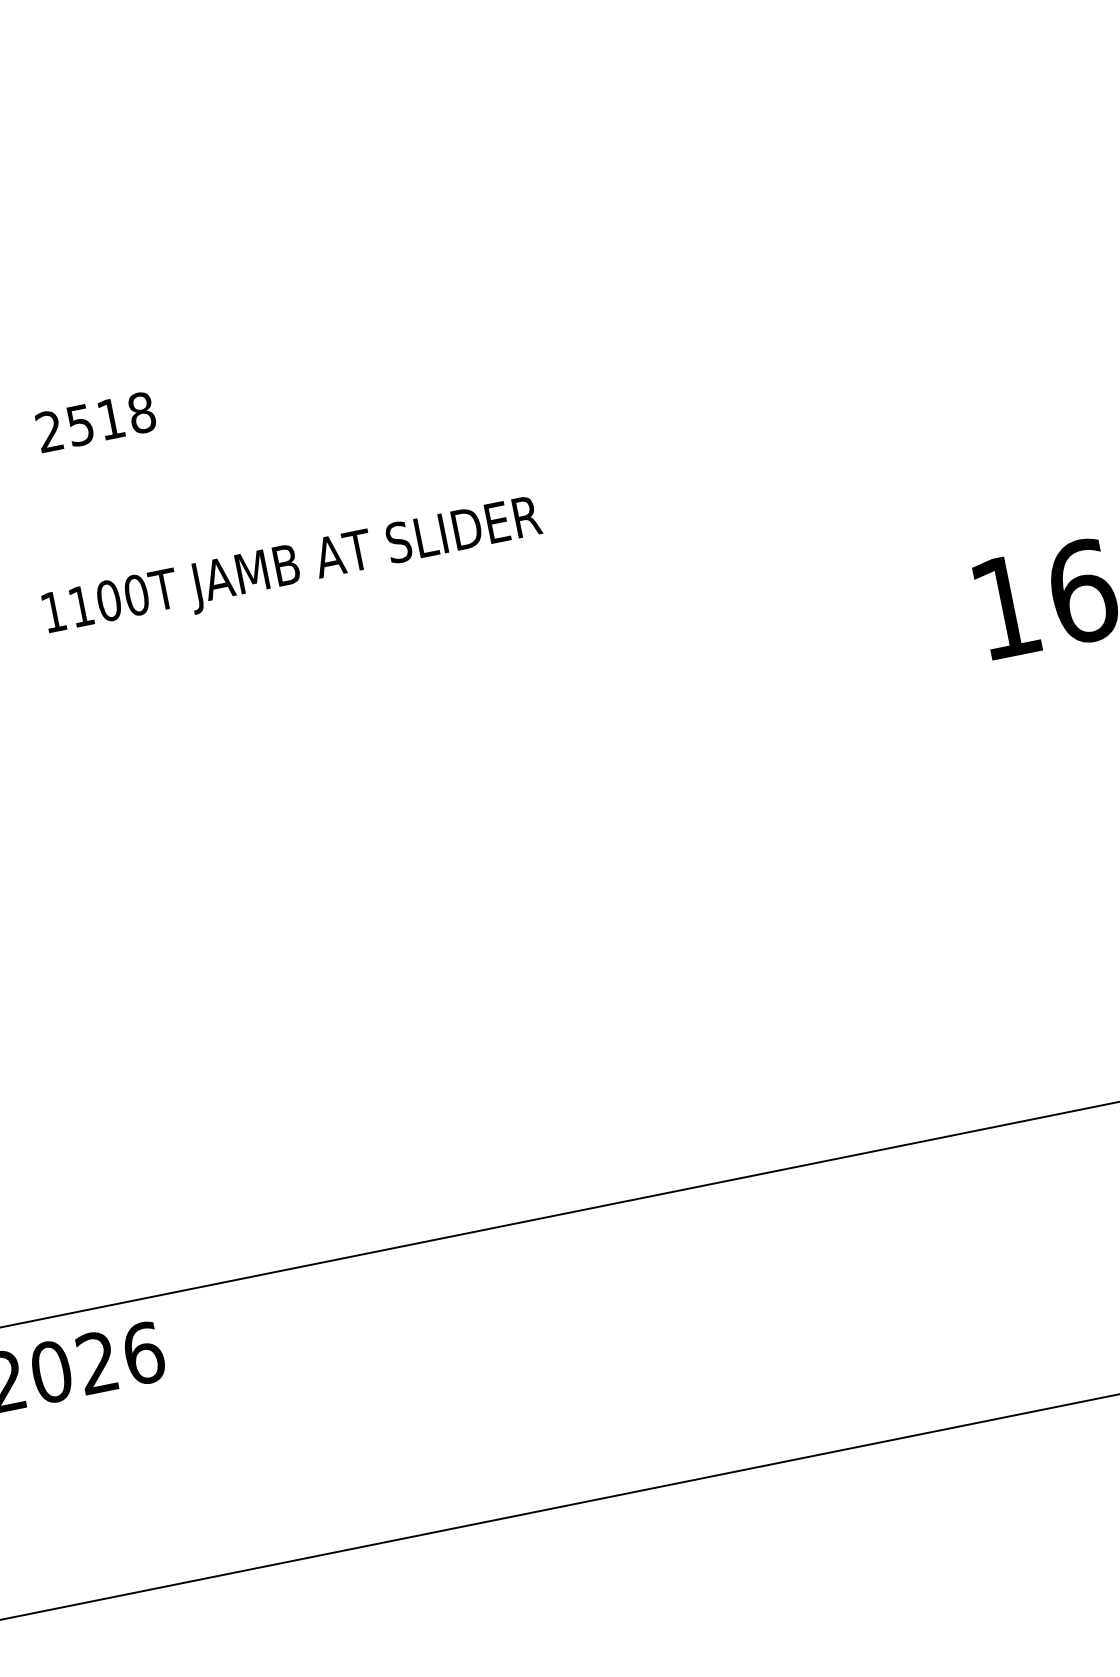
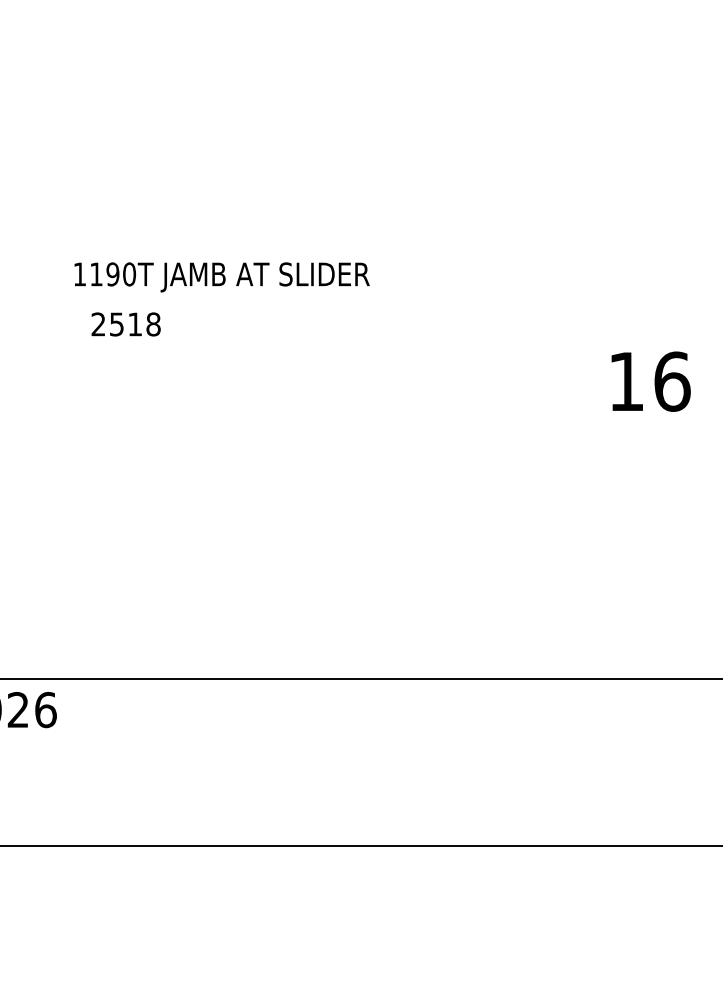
text: (94, 422) -> (125, 324), moved
text: (108, 601) -> (112, 274), 1100T -> 1190T

